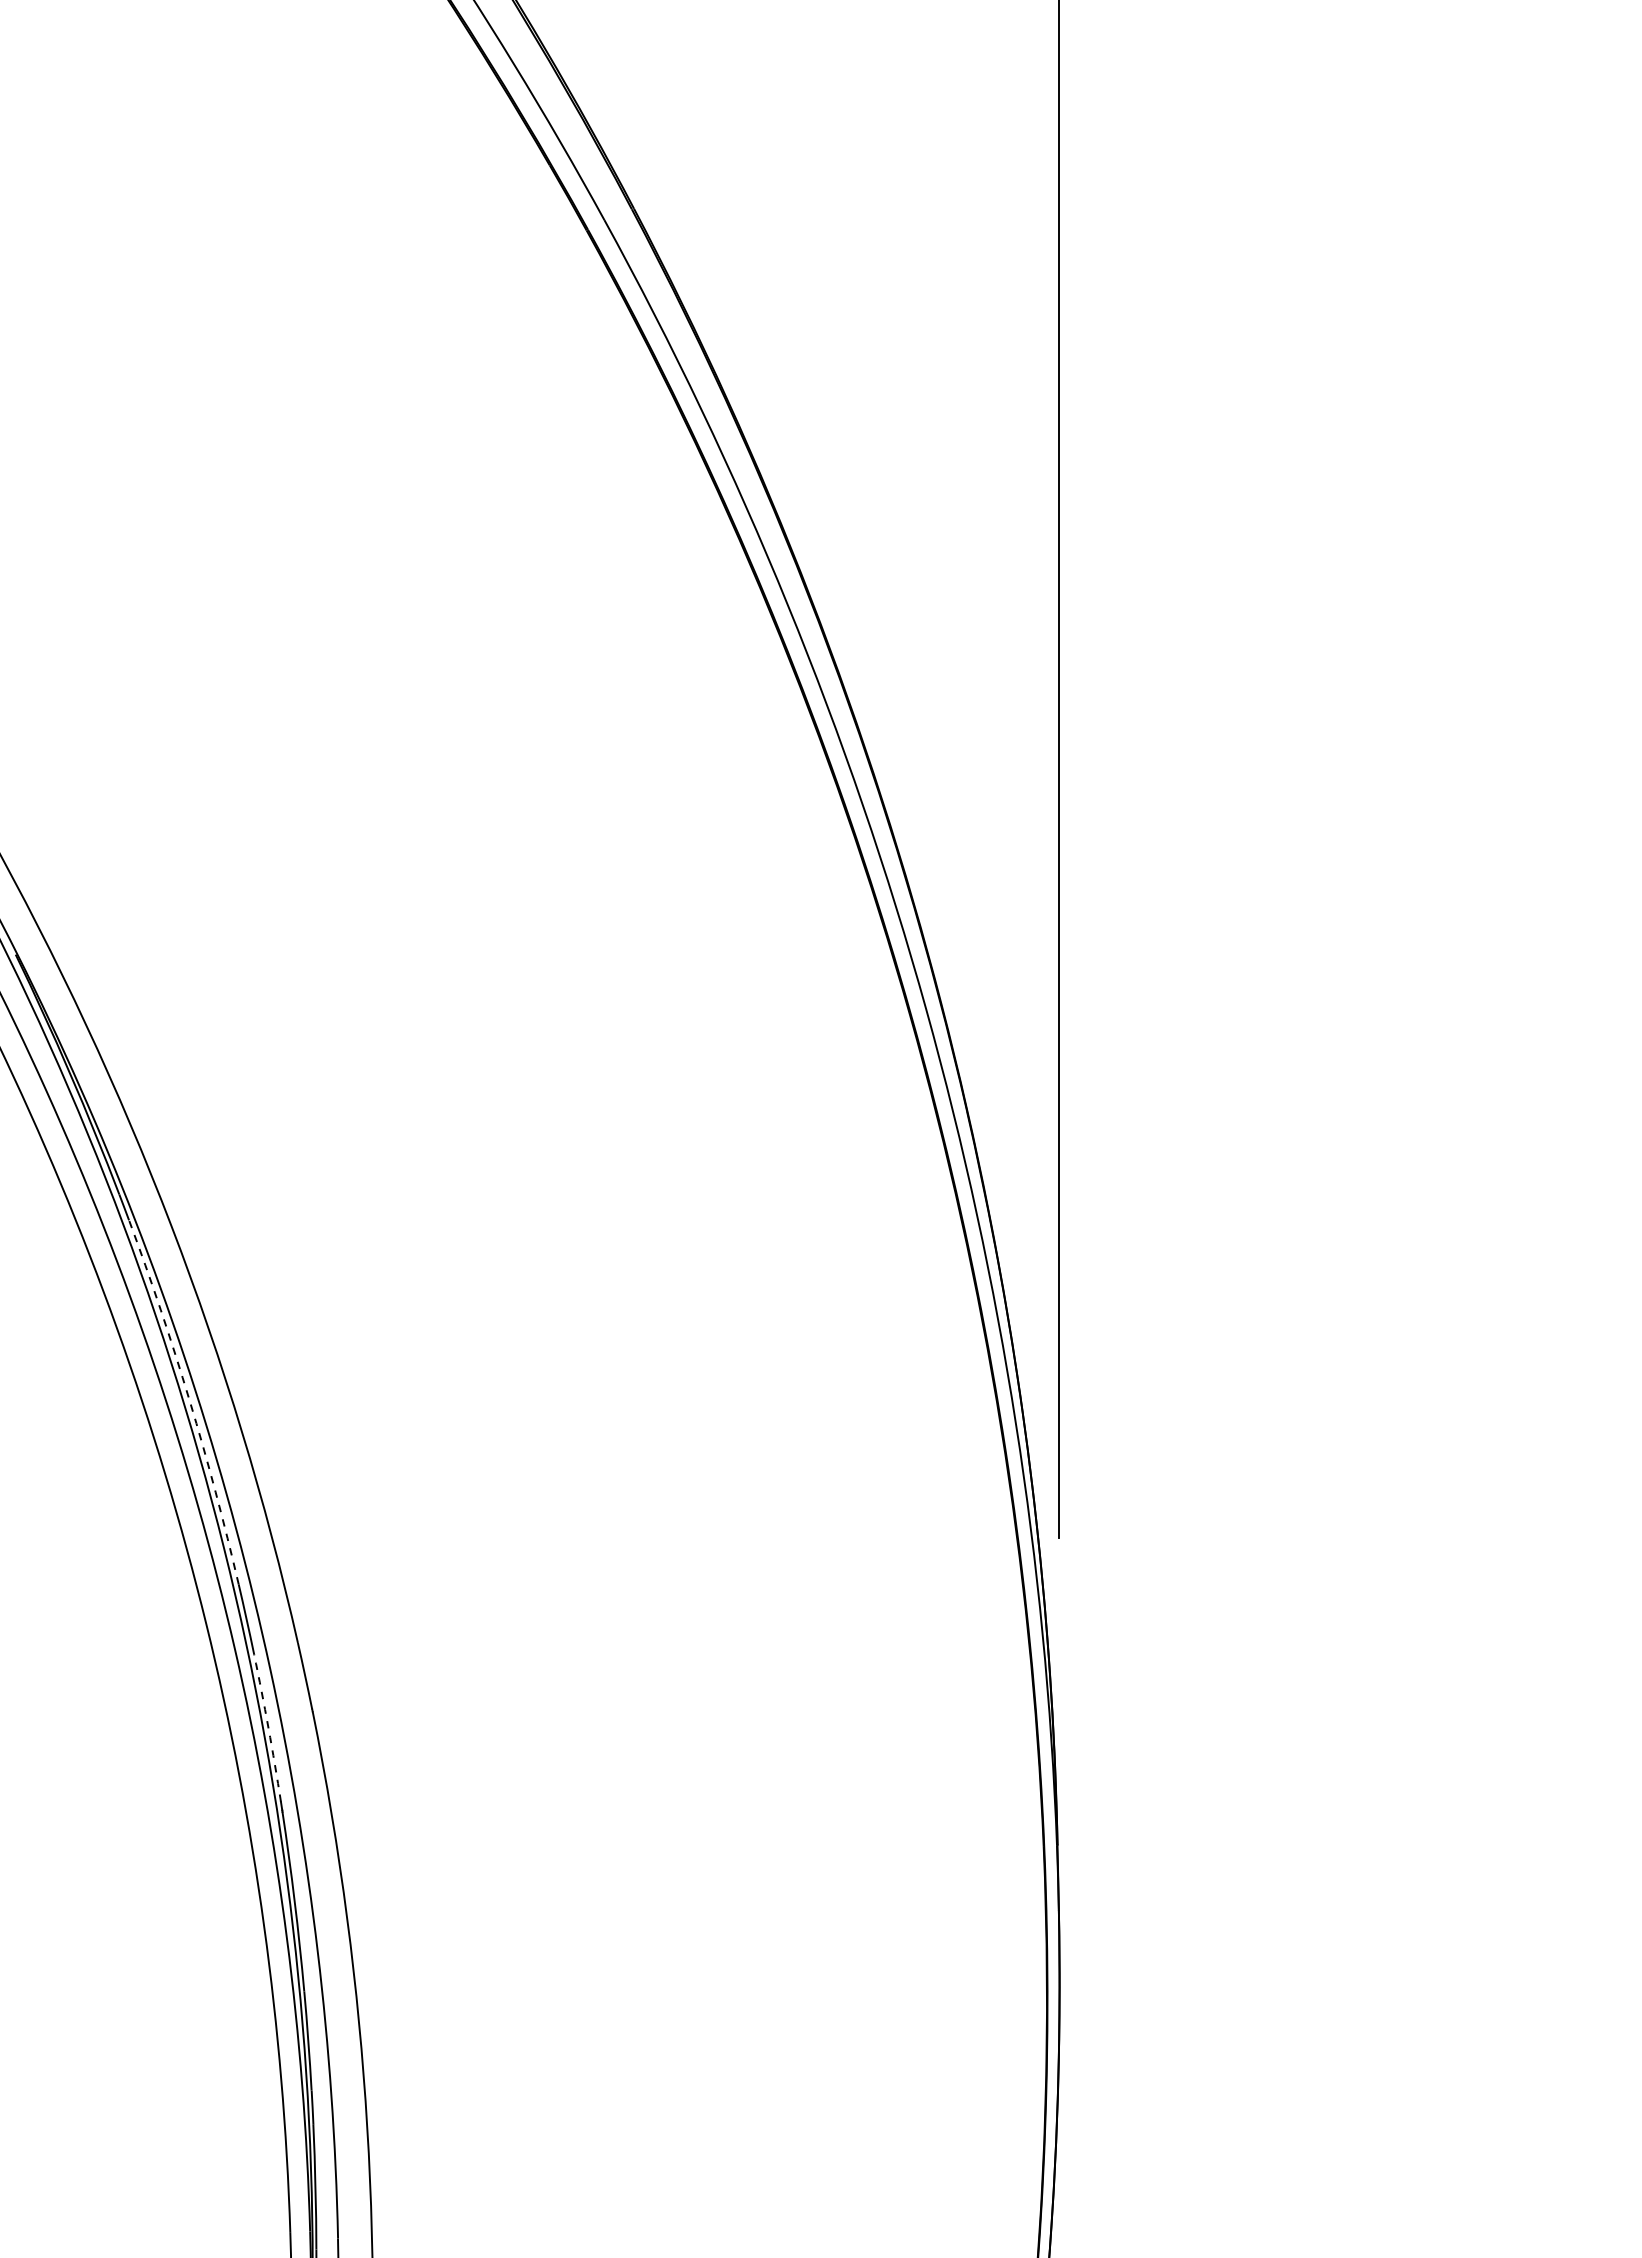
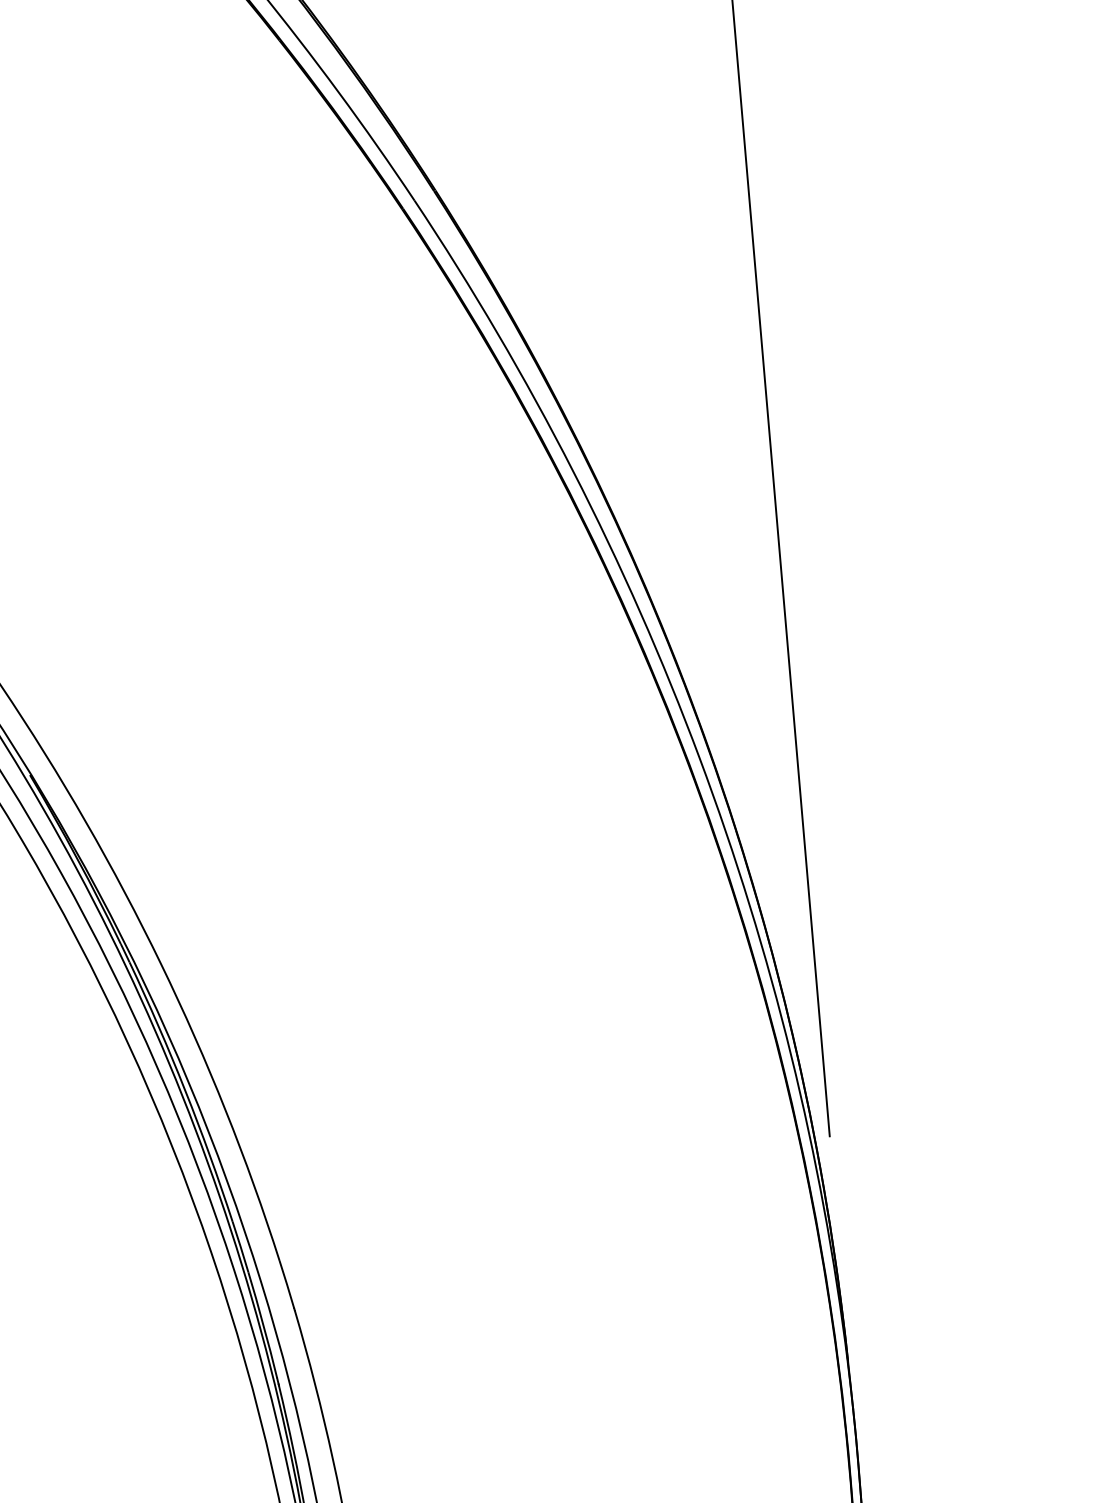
arc: (189, 1400) -> (185, 1090), dashed -> solid
arc: (268, 1728) -> (263, 1325), dashed -> solid

